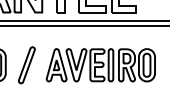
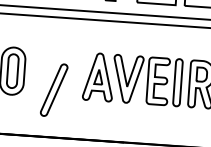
part: (26, 65) -> (53, 90), moved

